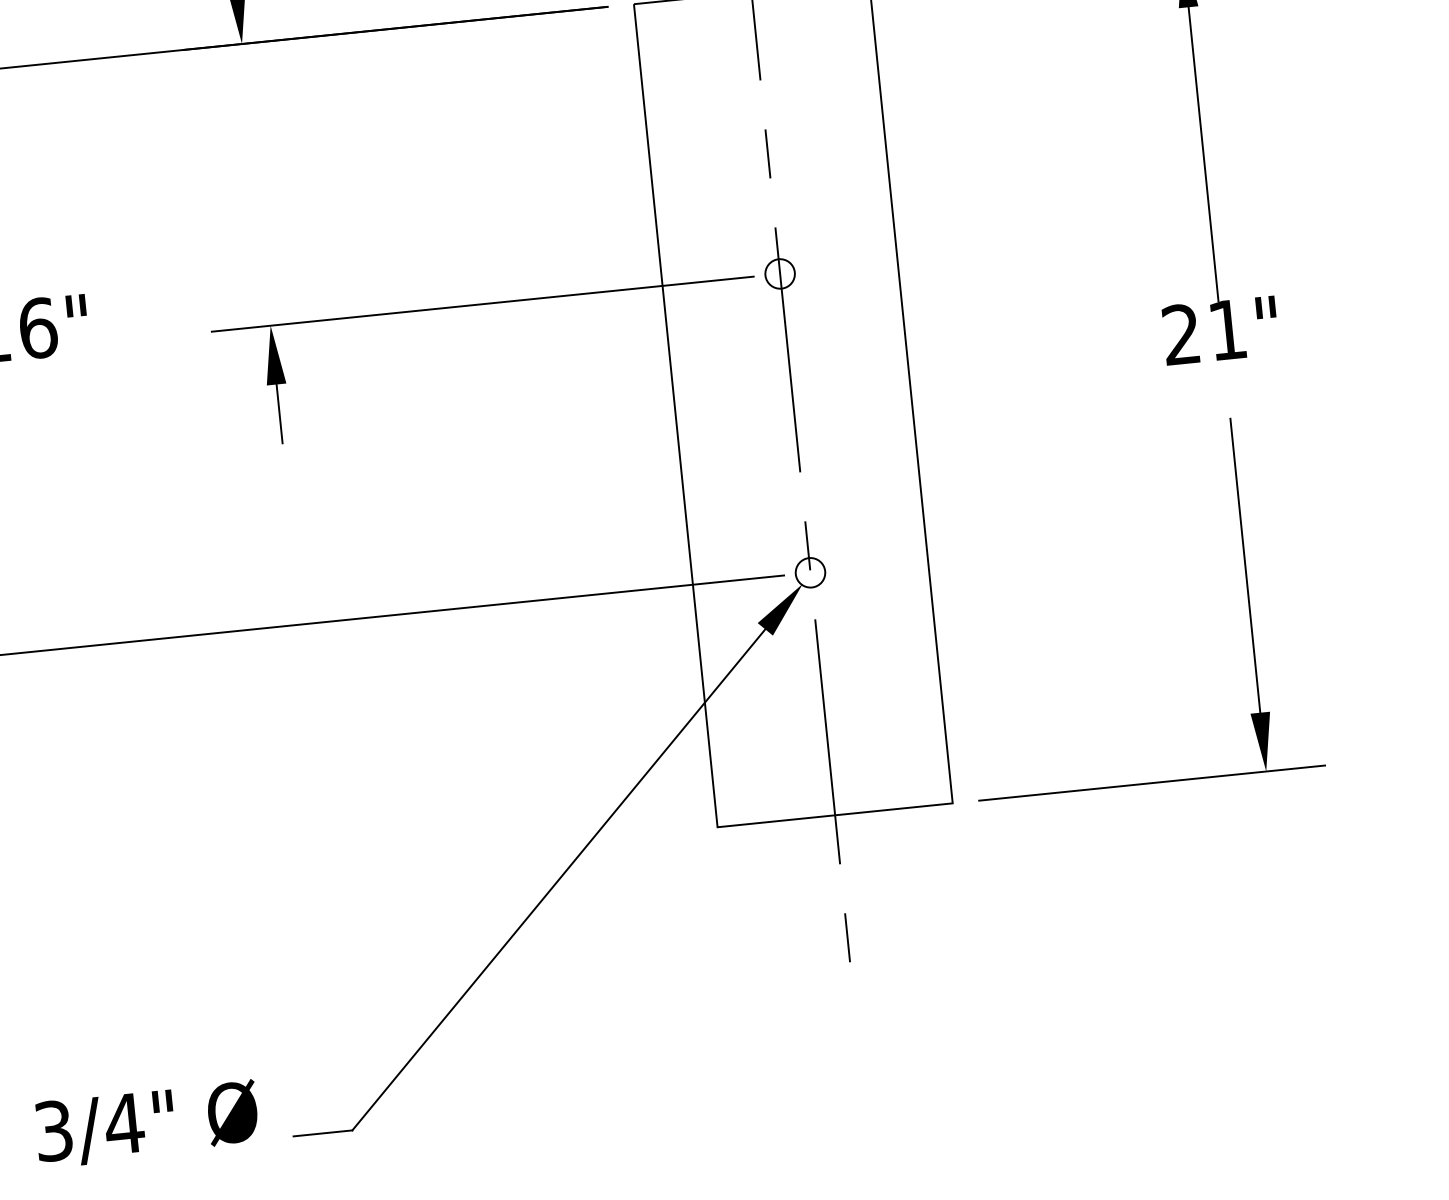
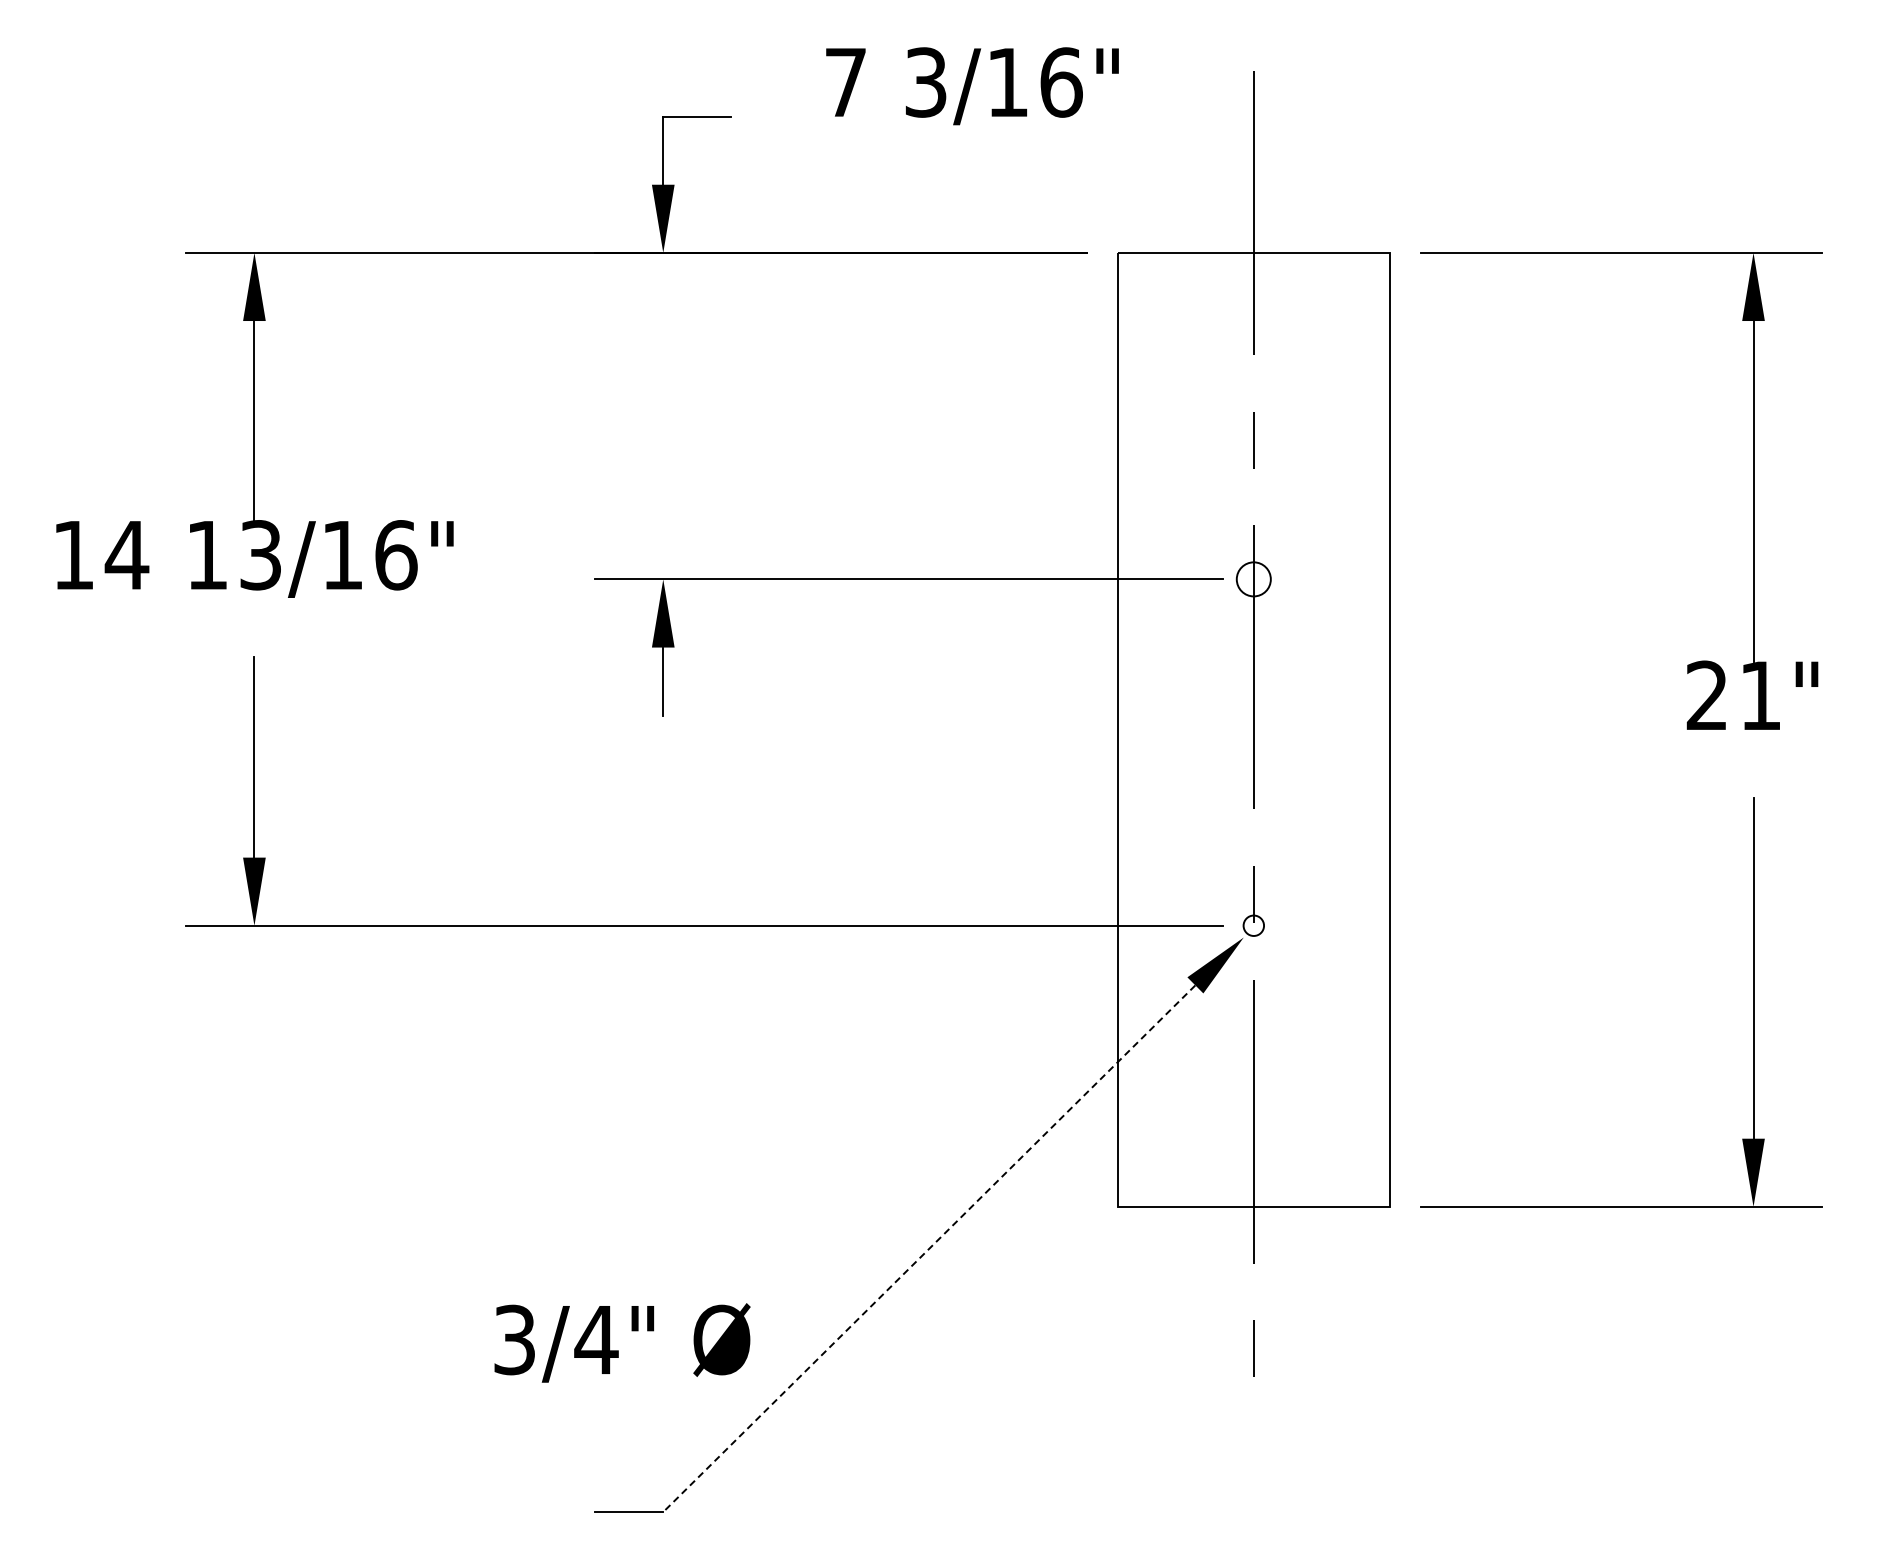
circle: (810, 572) -> (1253, 925), size x0.6
line: (558, 880) -> (928, 1249), solid -> dashed
text: (147, 1123) -> (622, 1342), moved

